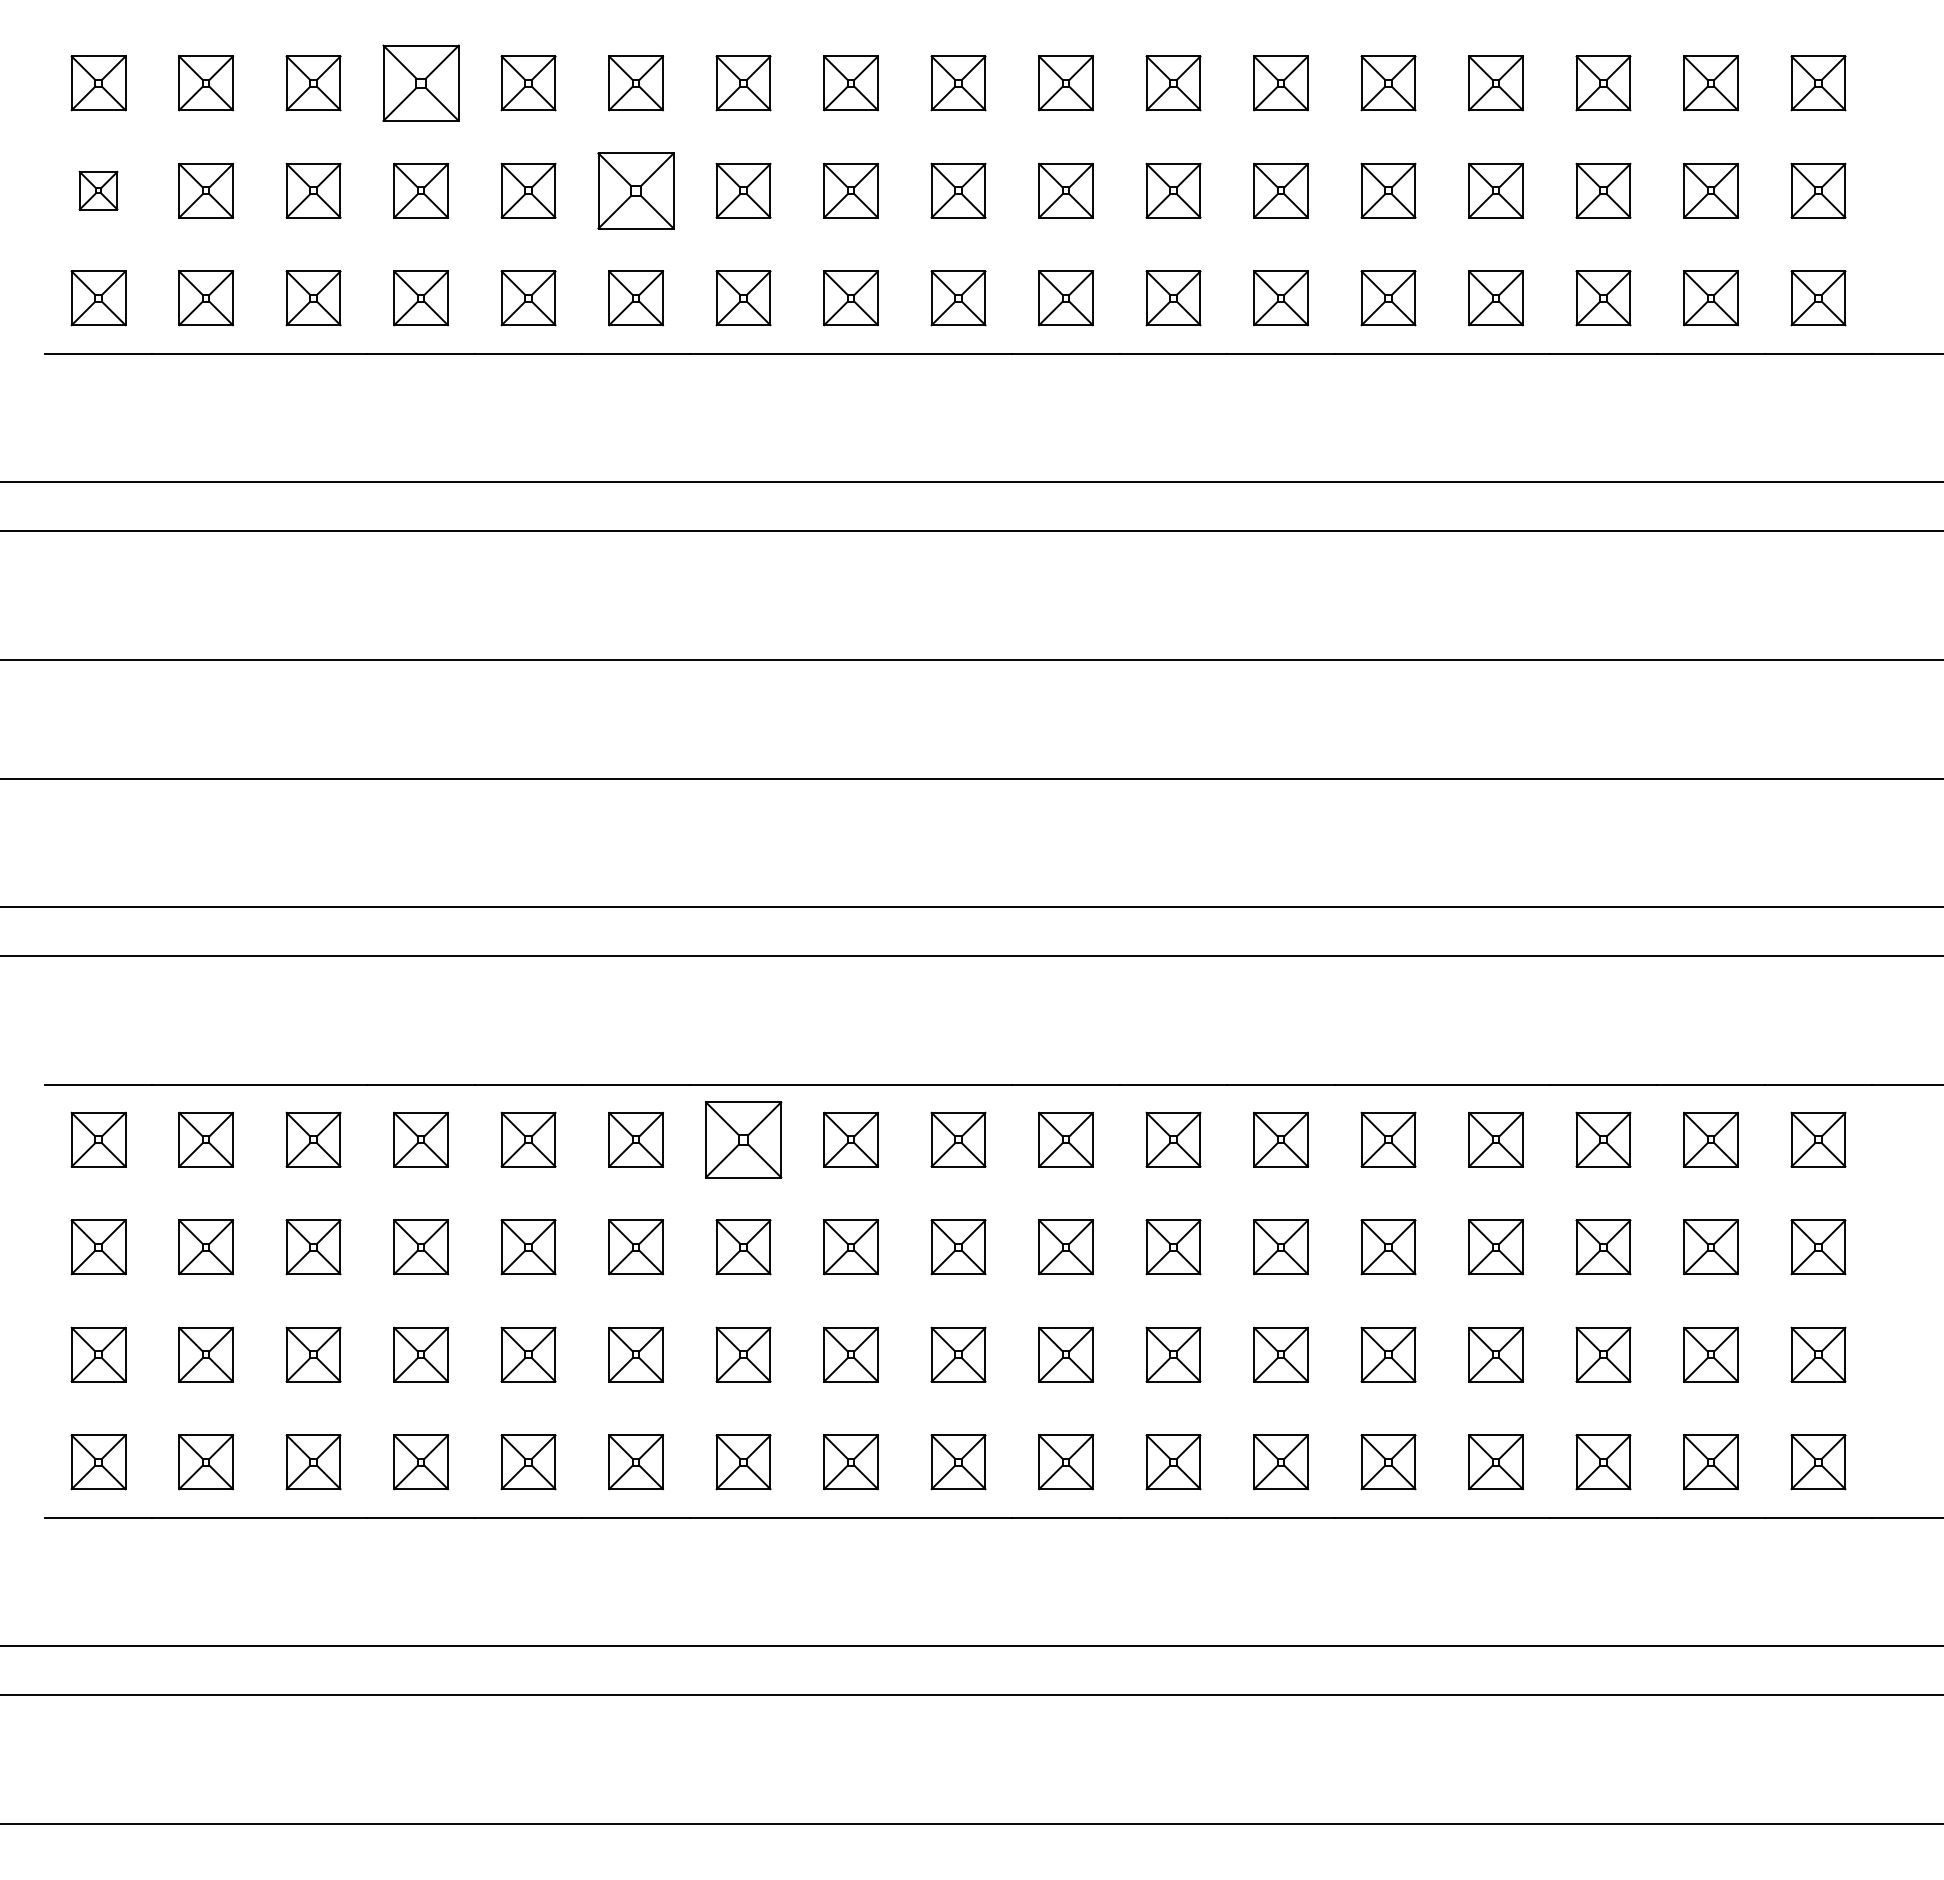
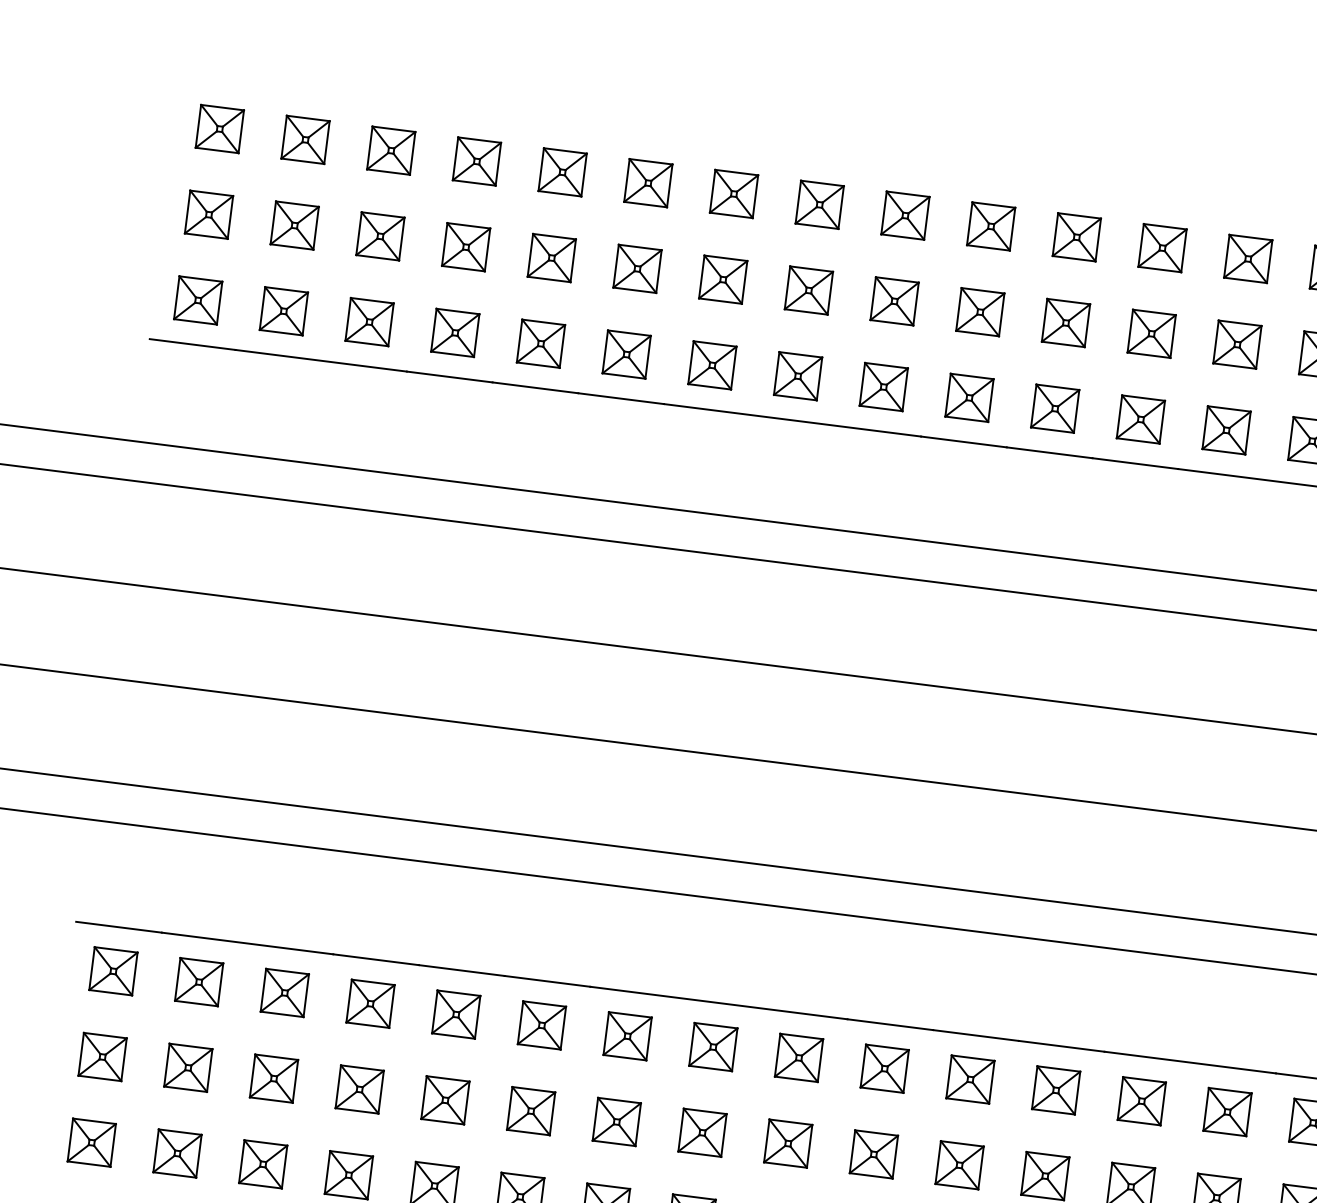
part: (420, 83) -> (476, 161), size x0.71
part: (98, 190) -> (208, 214), size x1.43
part: (635, 190) -> (637, 268), size x0.71
part: (743, 1139) -> (627, 1036), size x0.71

